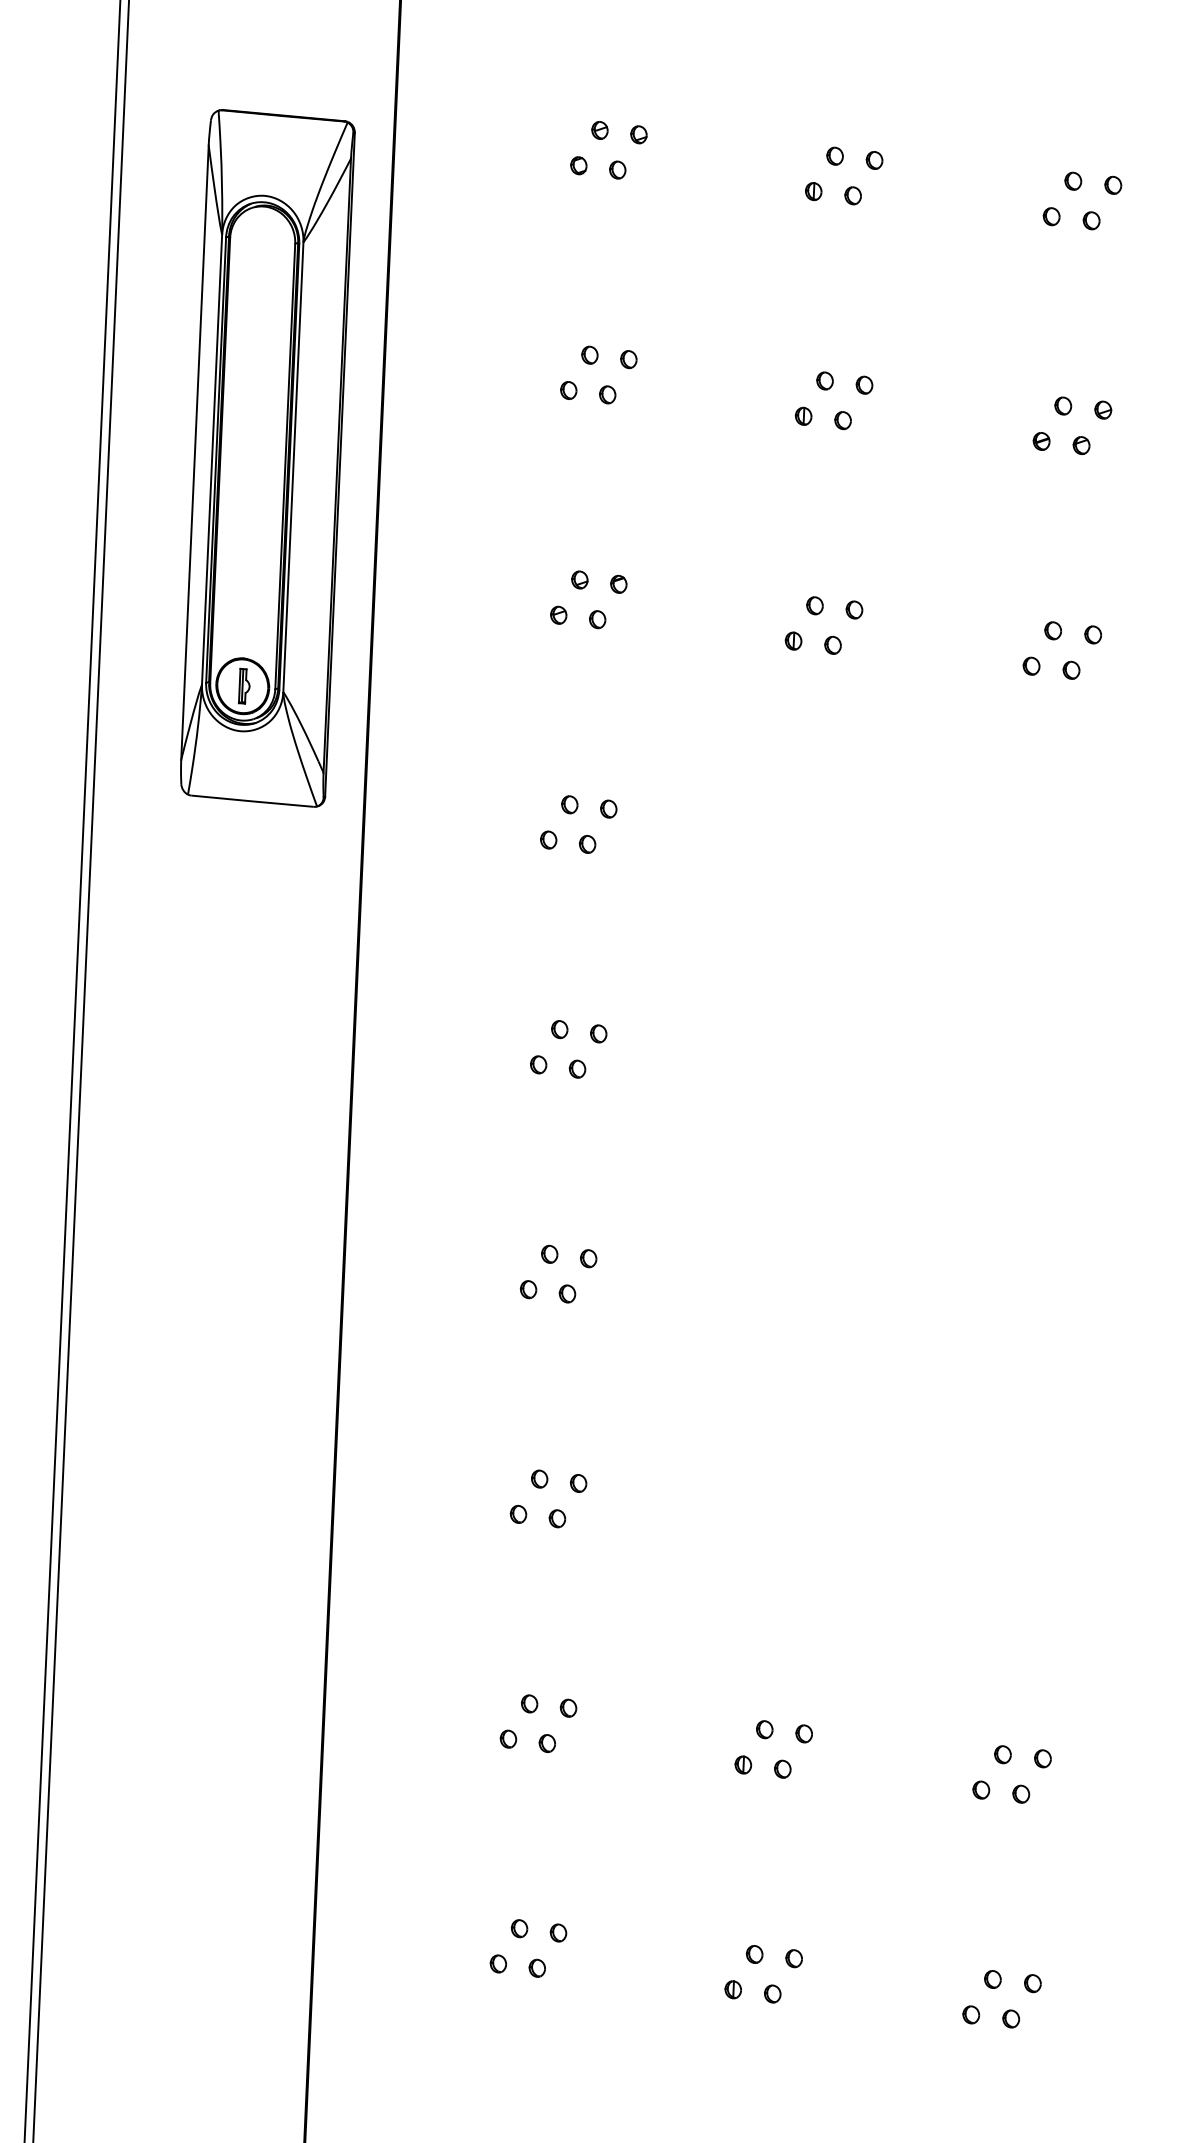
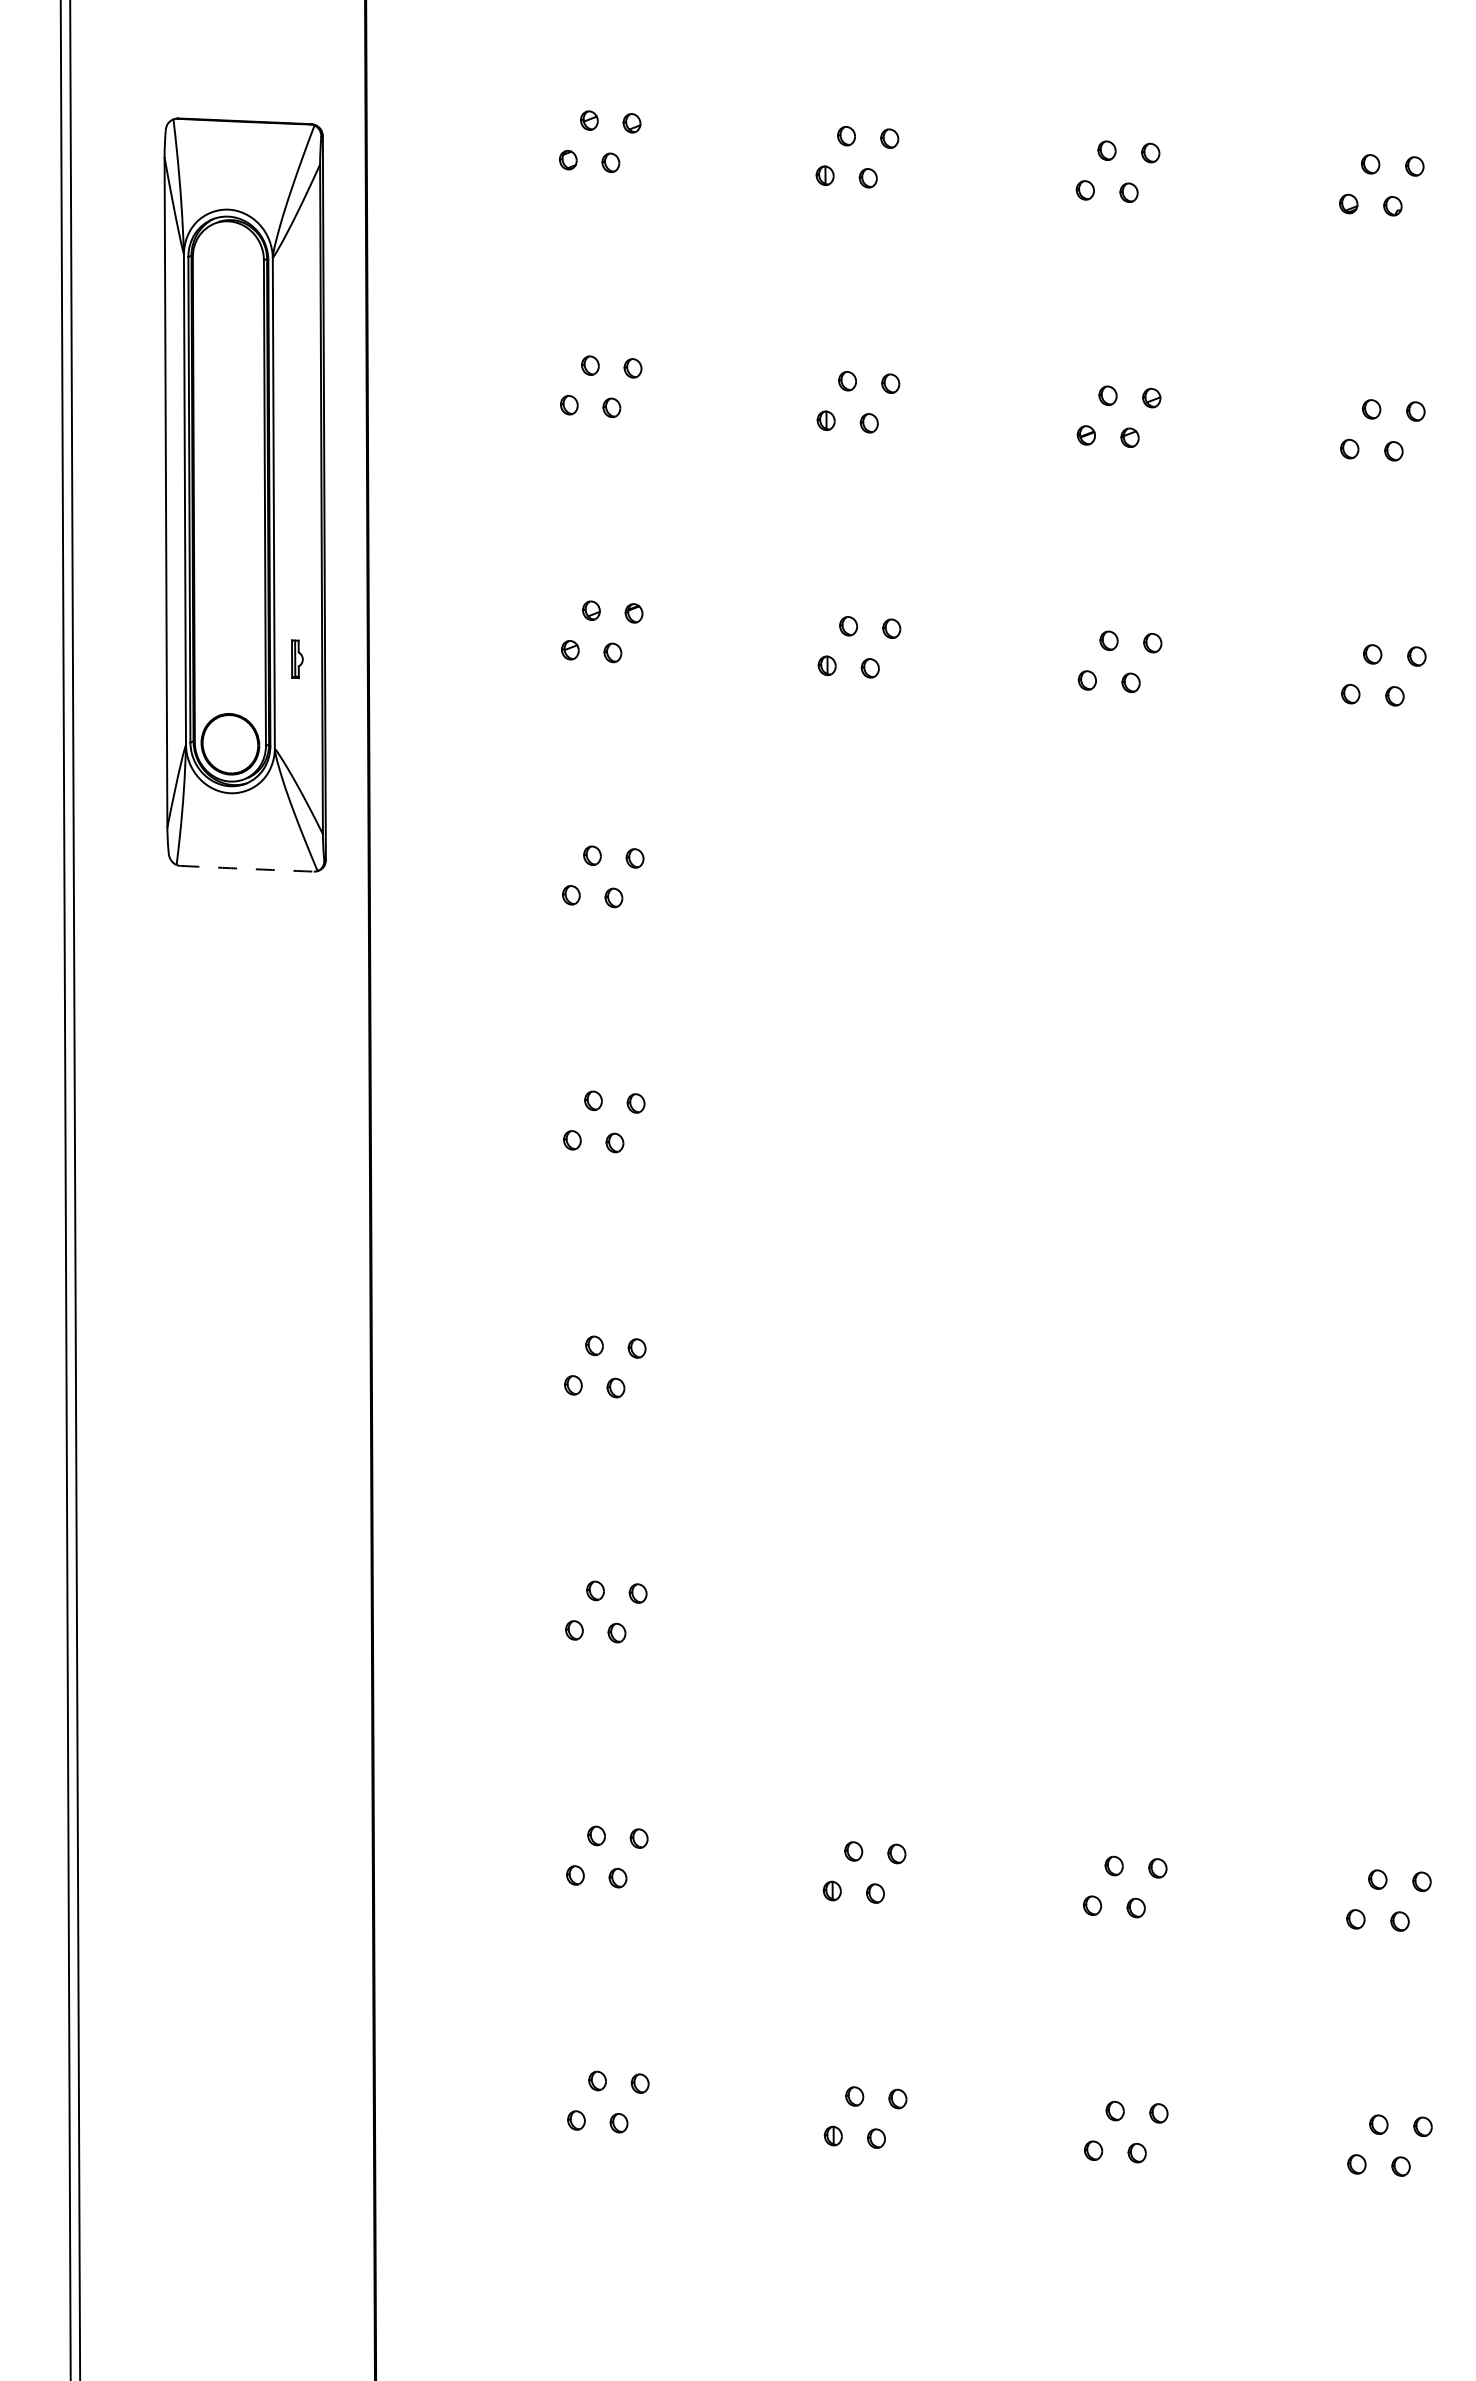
part: (244, 685) -> (297, 658), moved
arc: (252, 800) -> (247, 868), solid -> dashed

